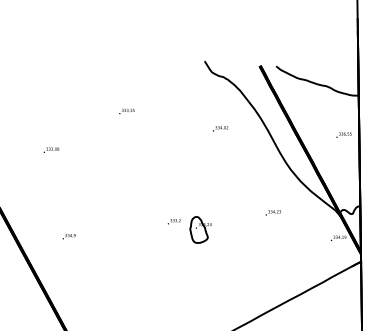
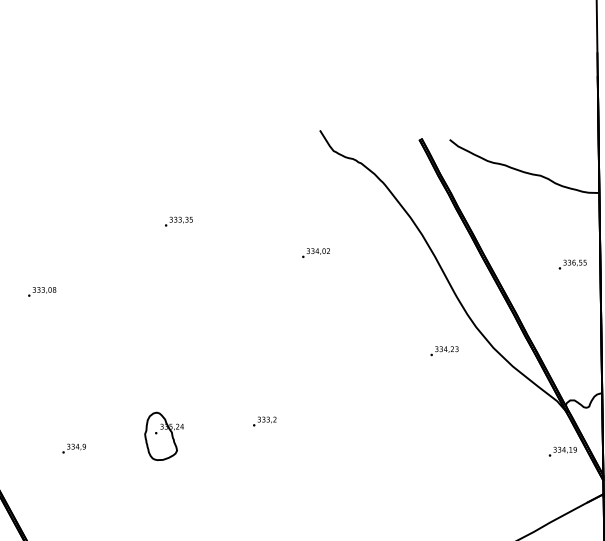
text: (220, 128) -> (316, 252), moved
text: (272, 212) -> (442, 350), moved
part: (200, 229) -> (163, 435), moved

